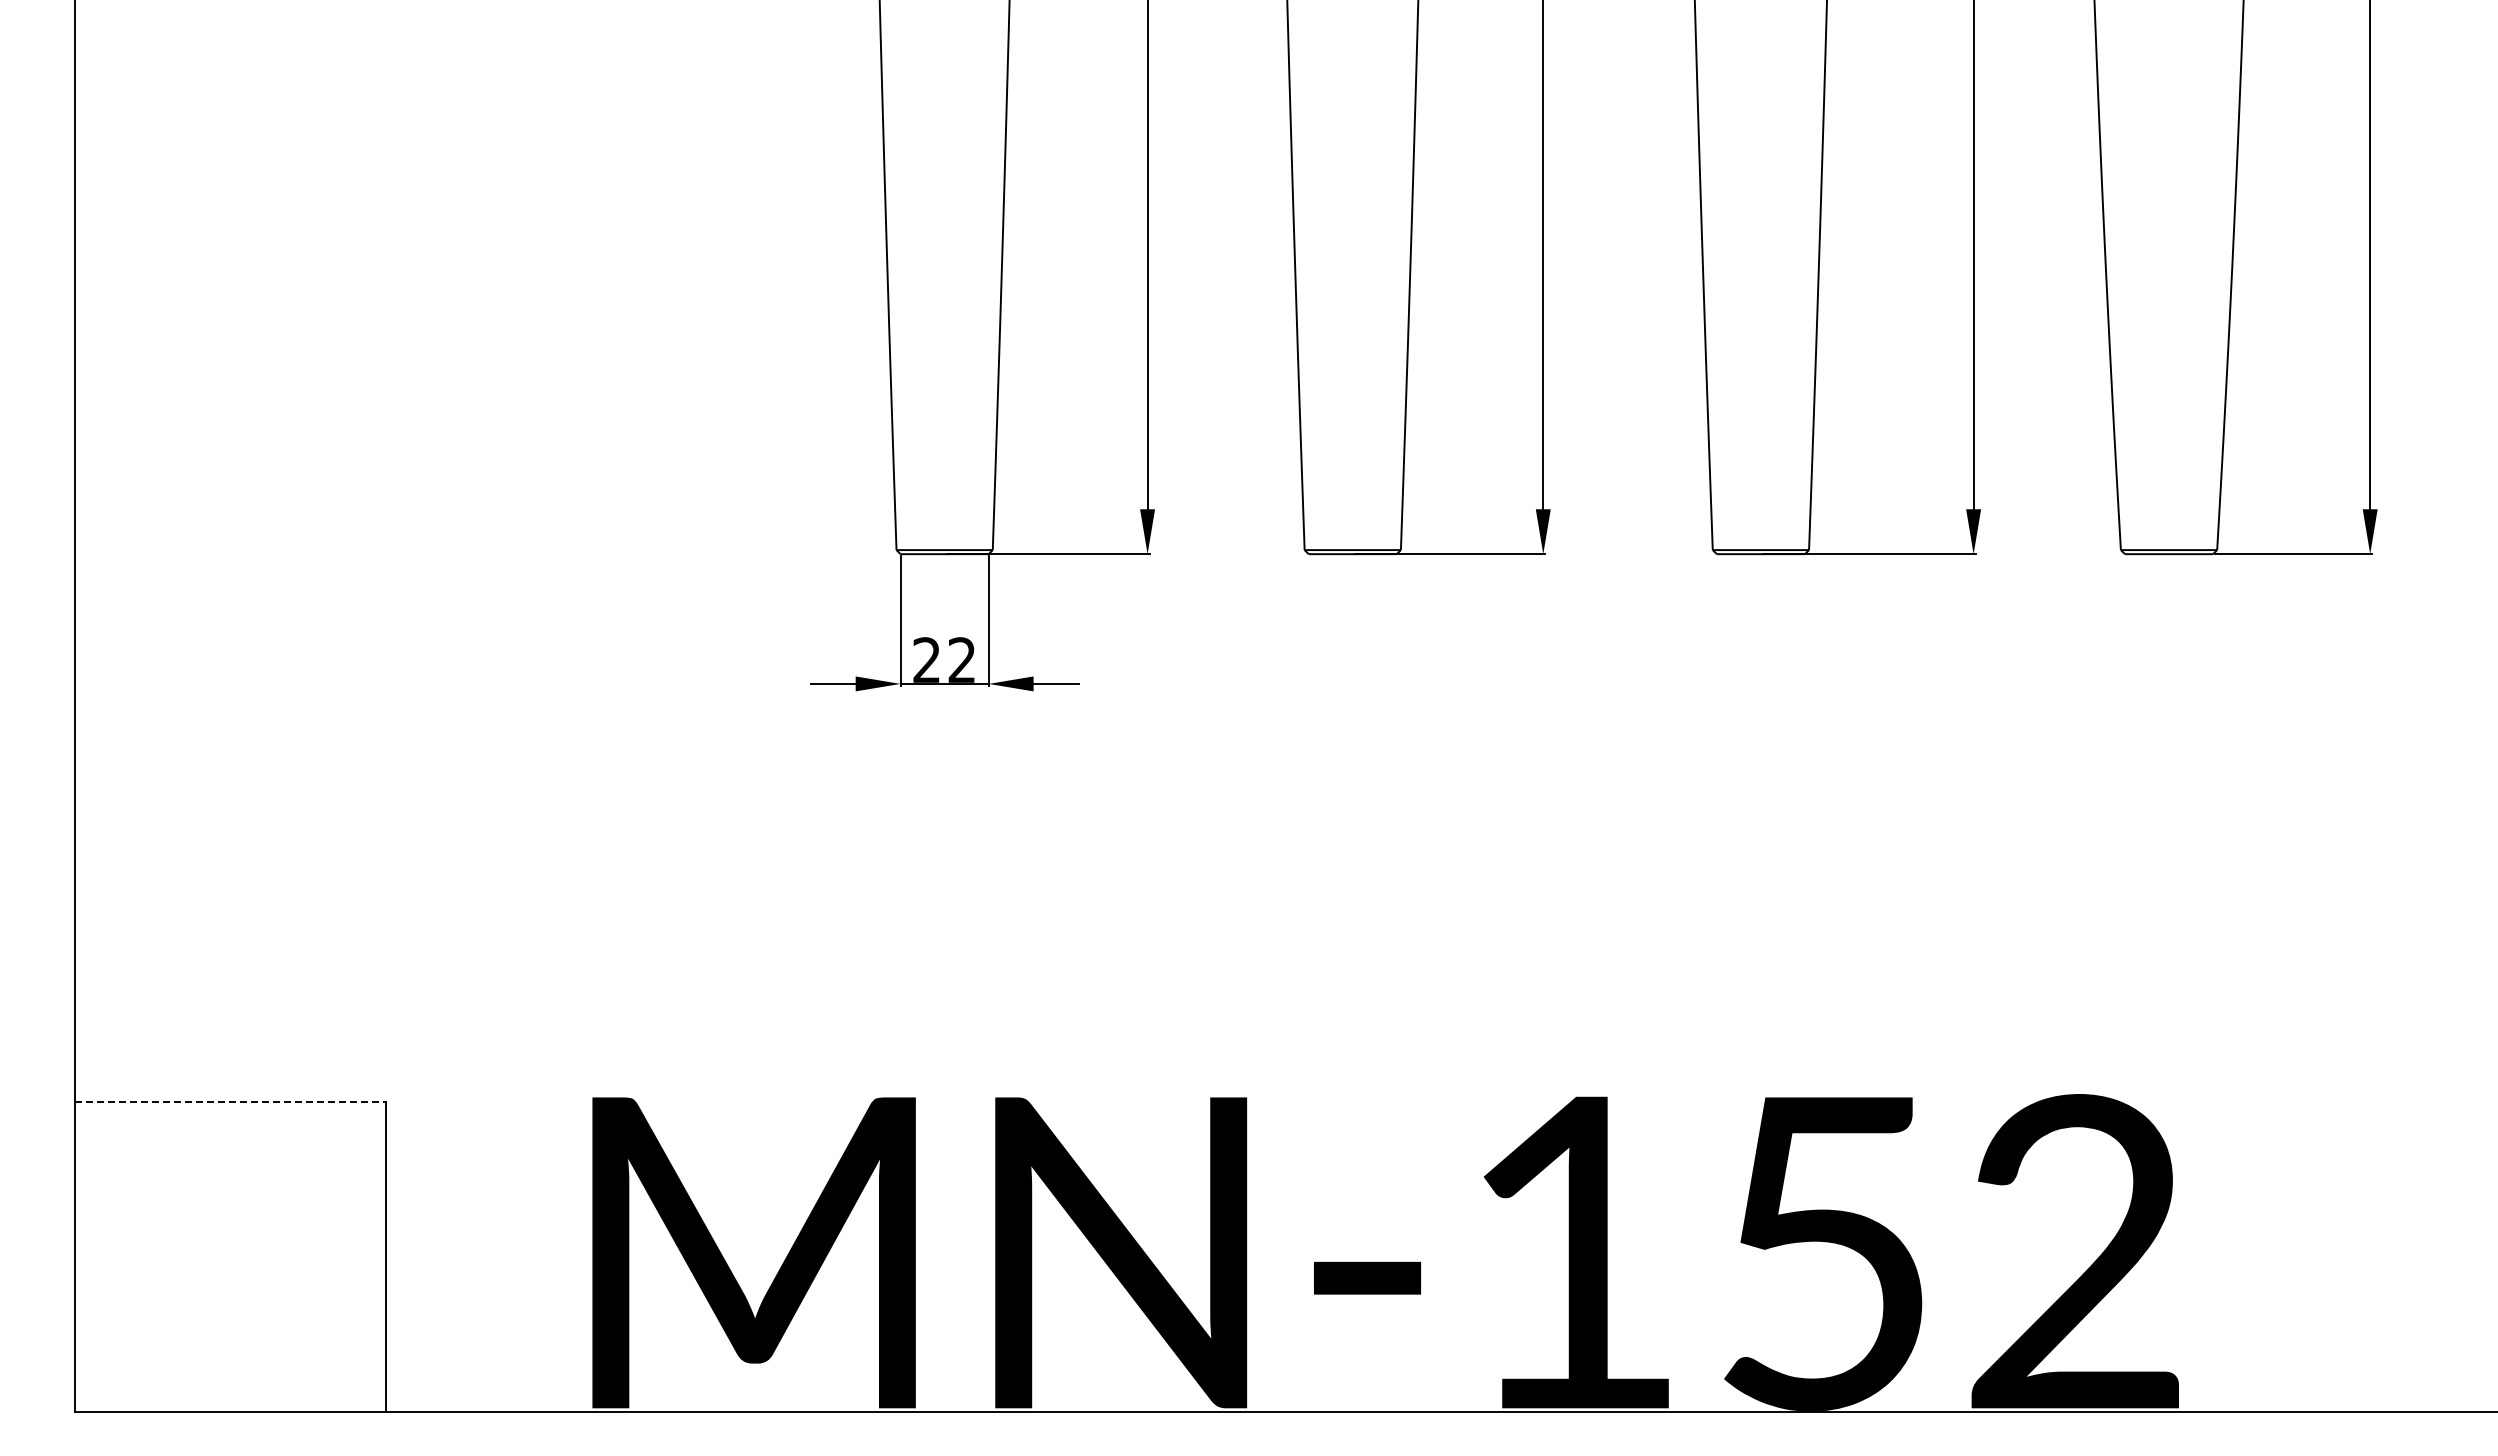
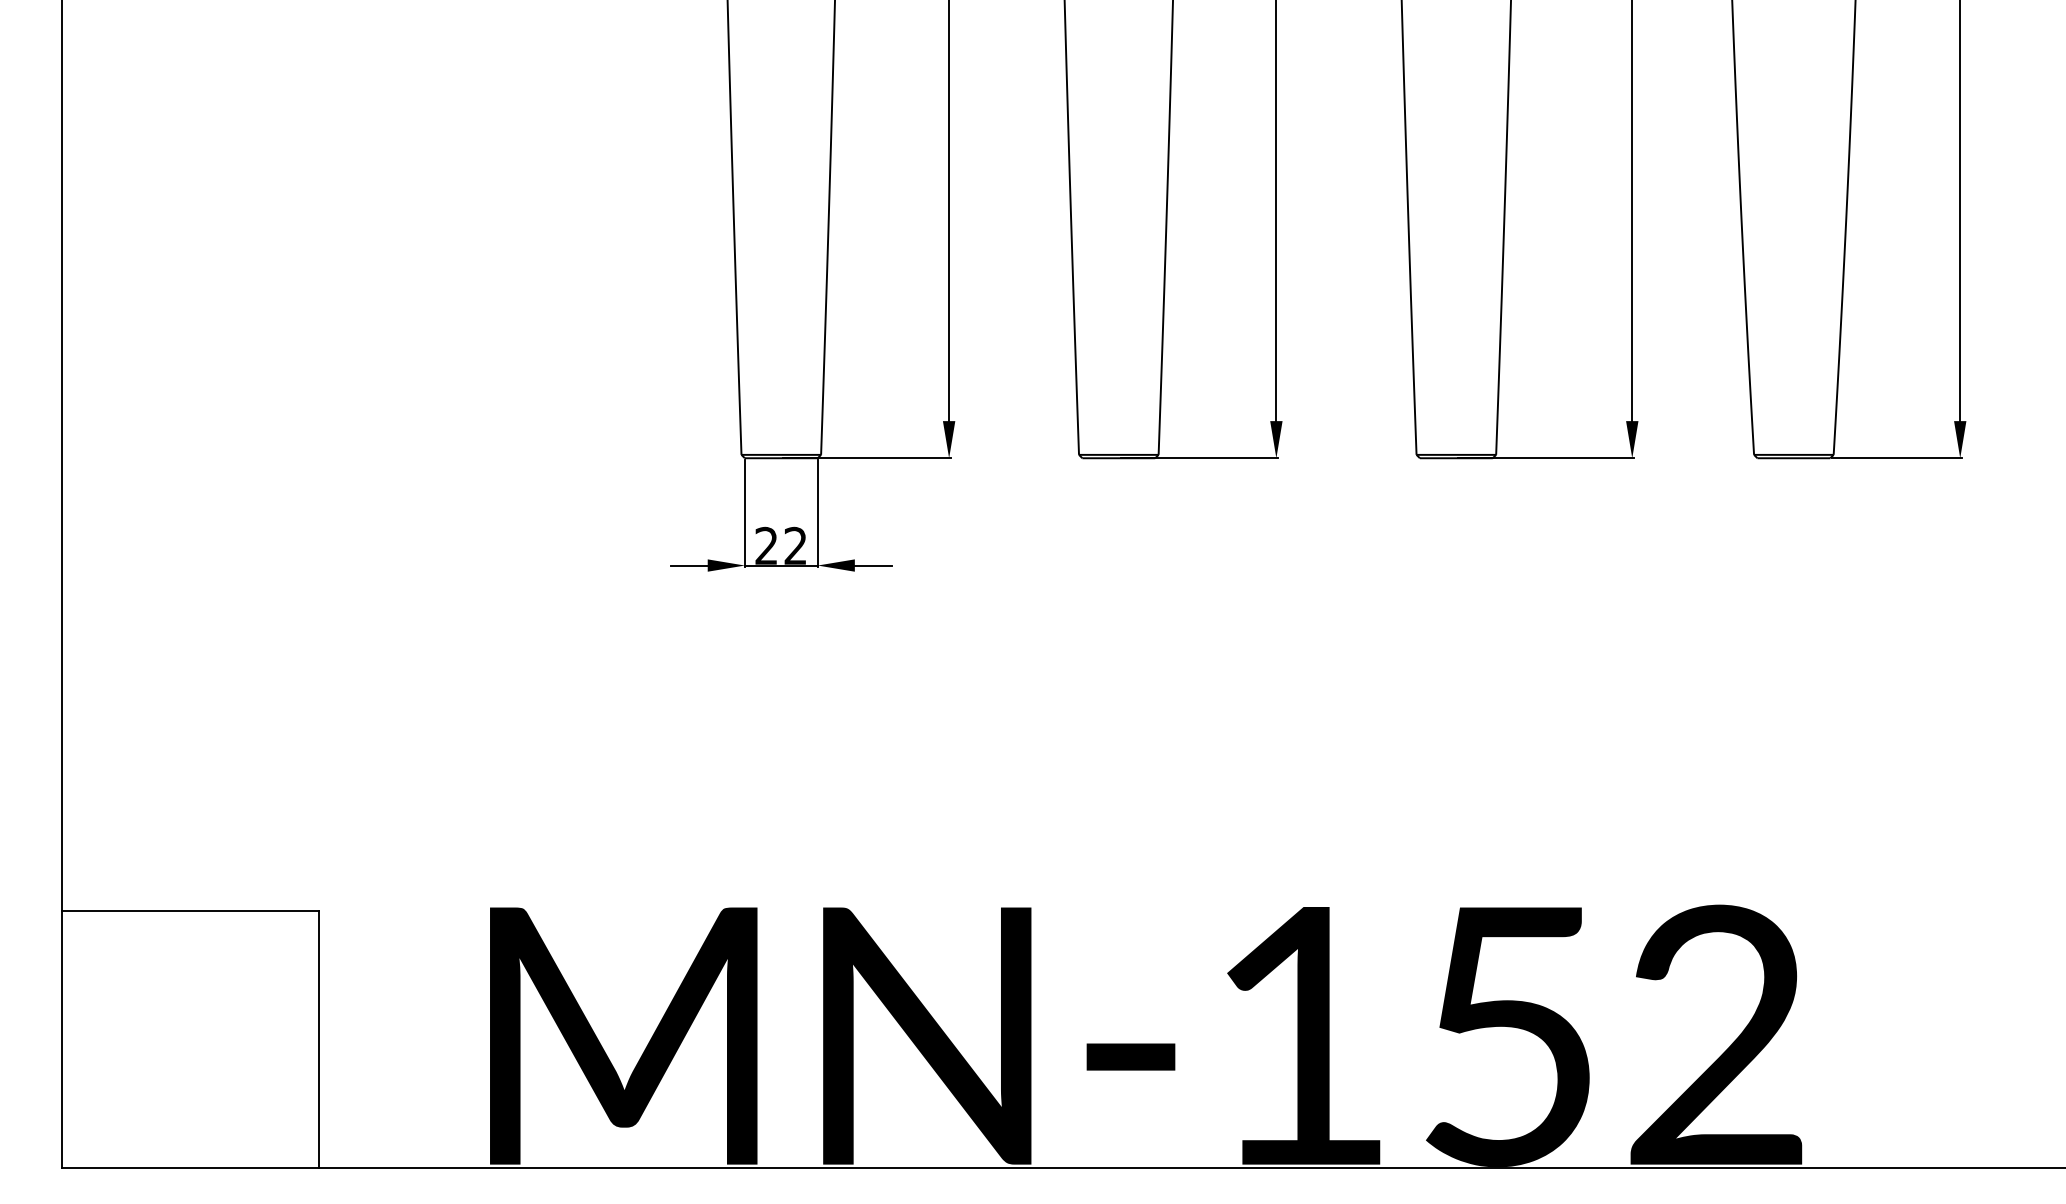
line: (230, 1101) -> (190, 910), dashed -> solid

